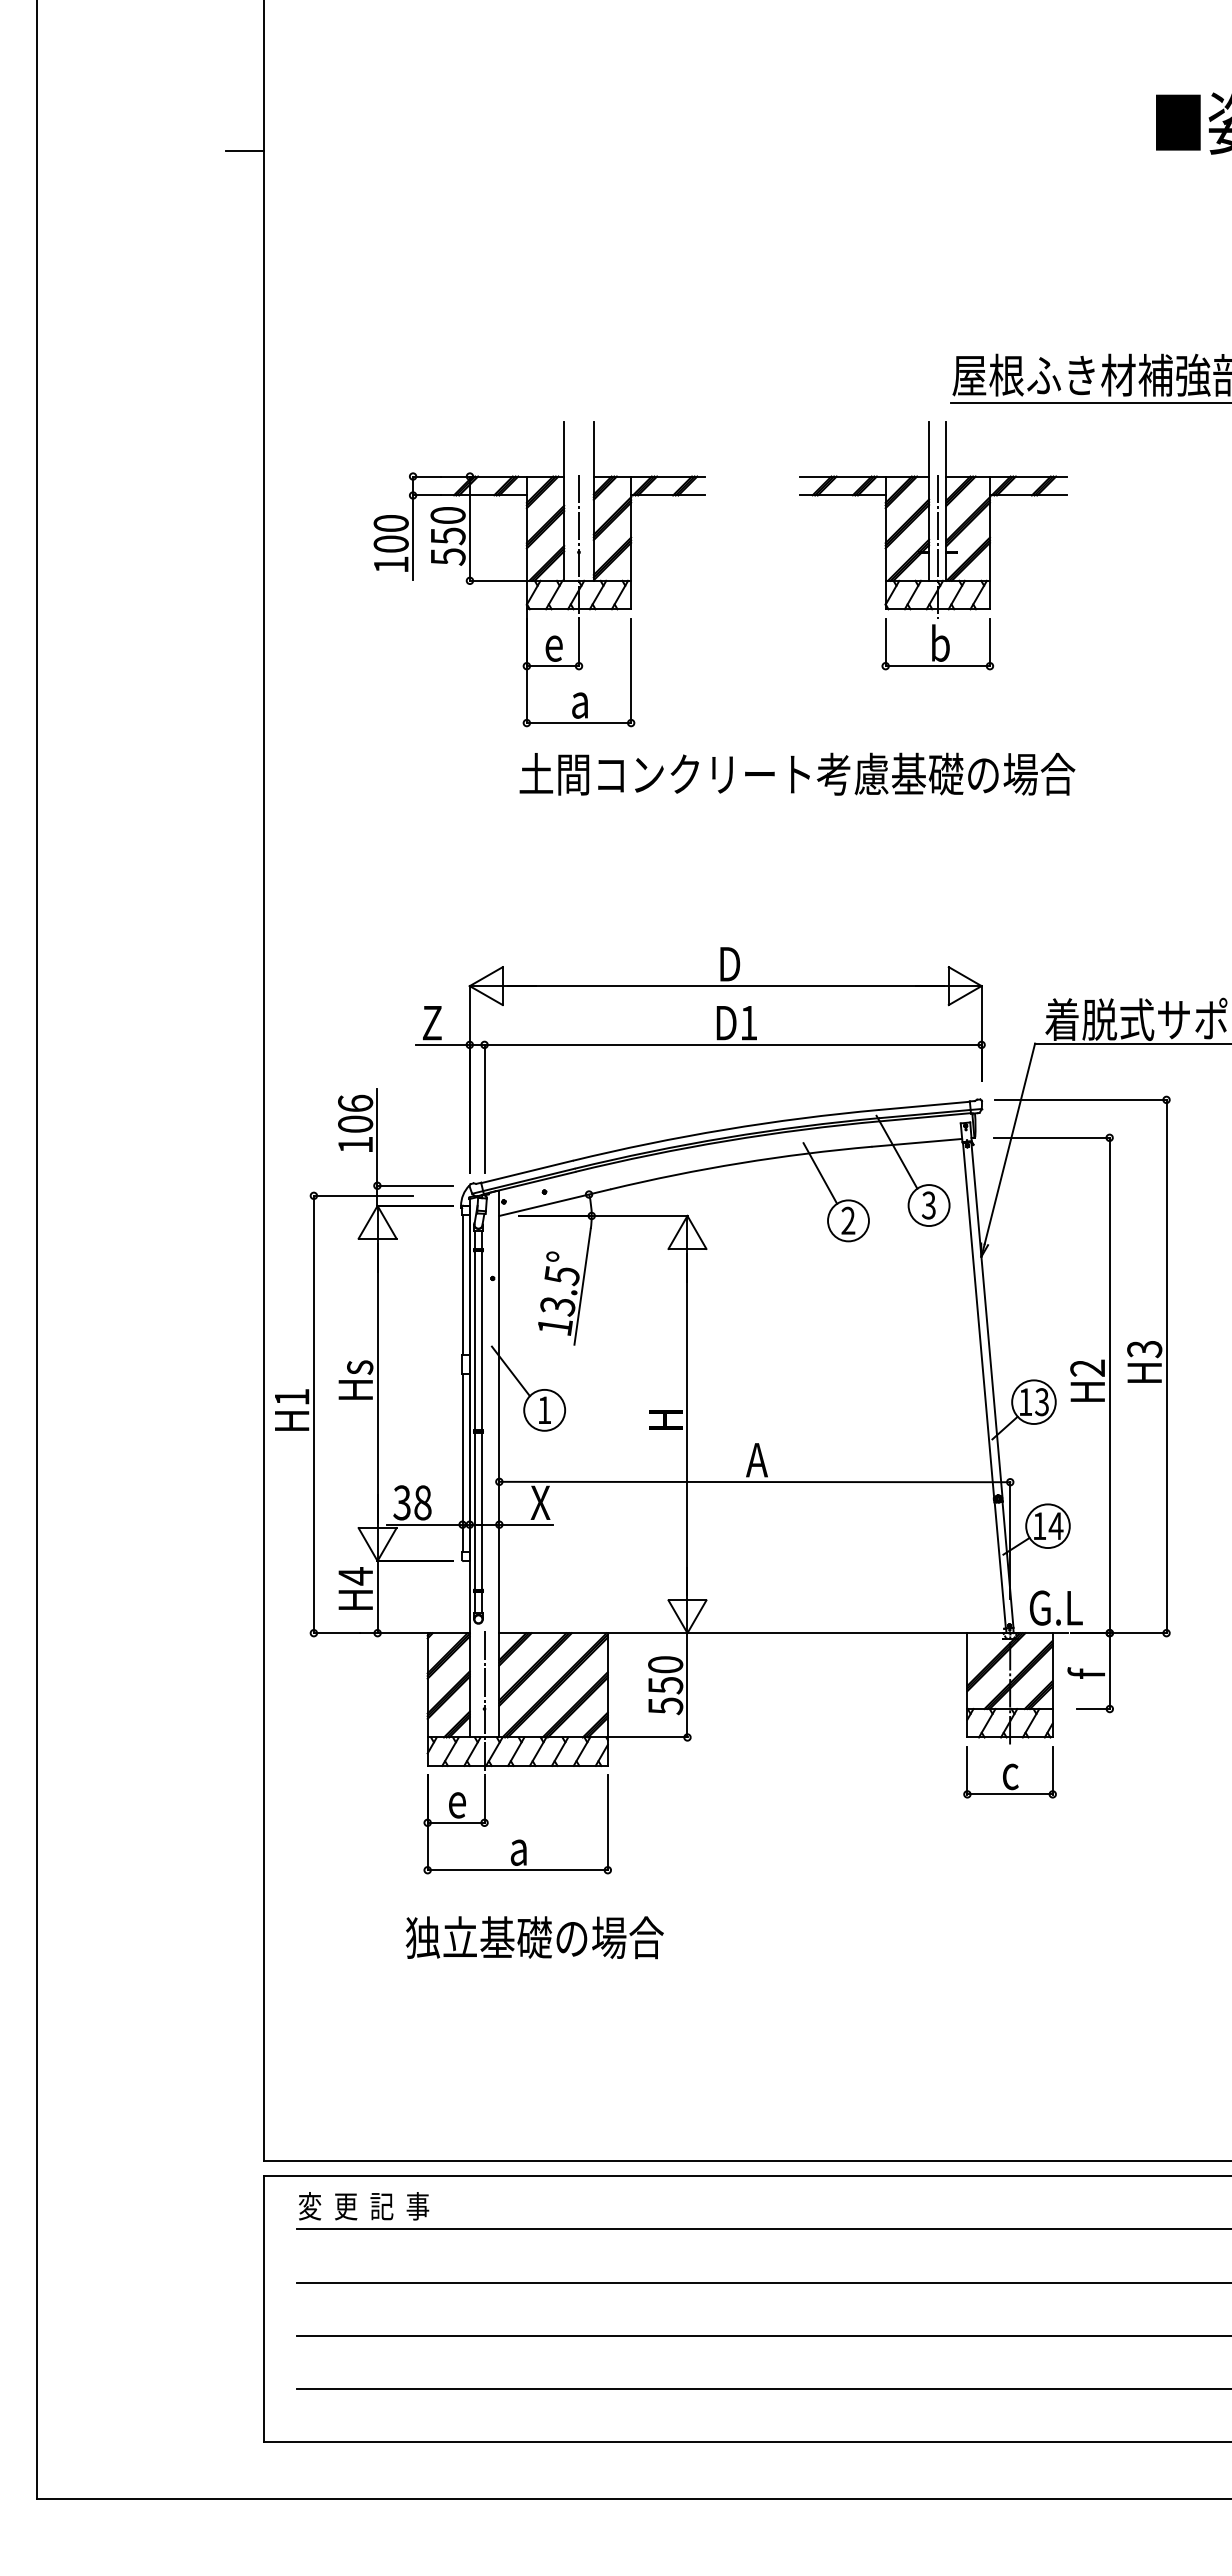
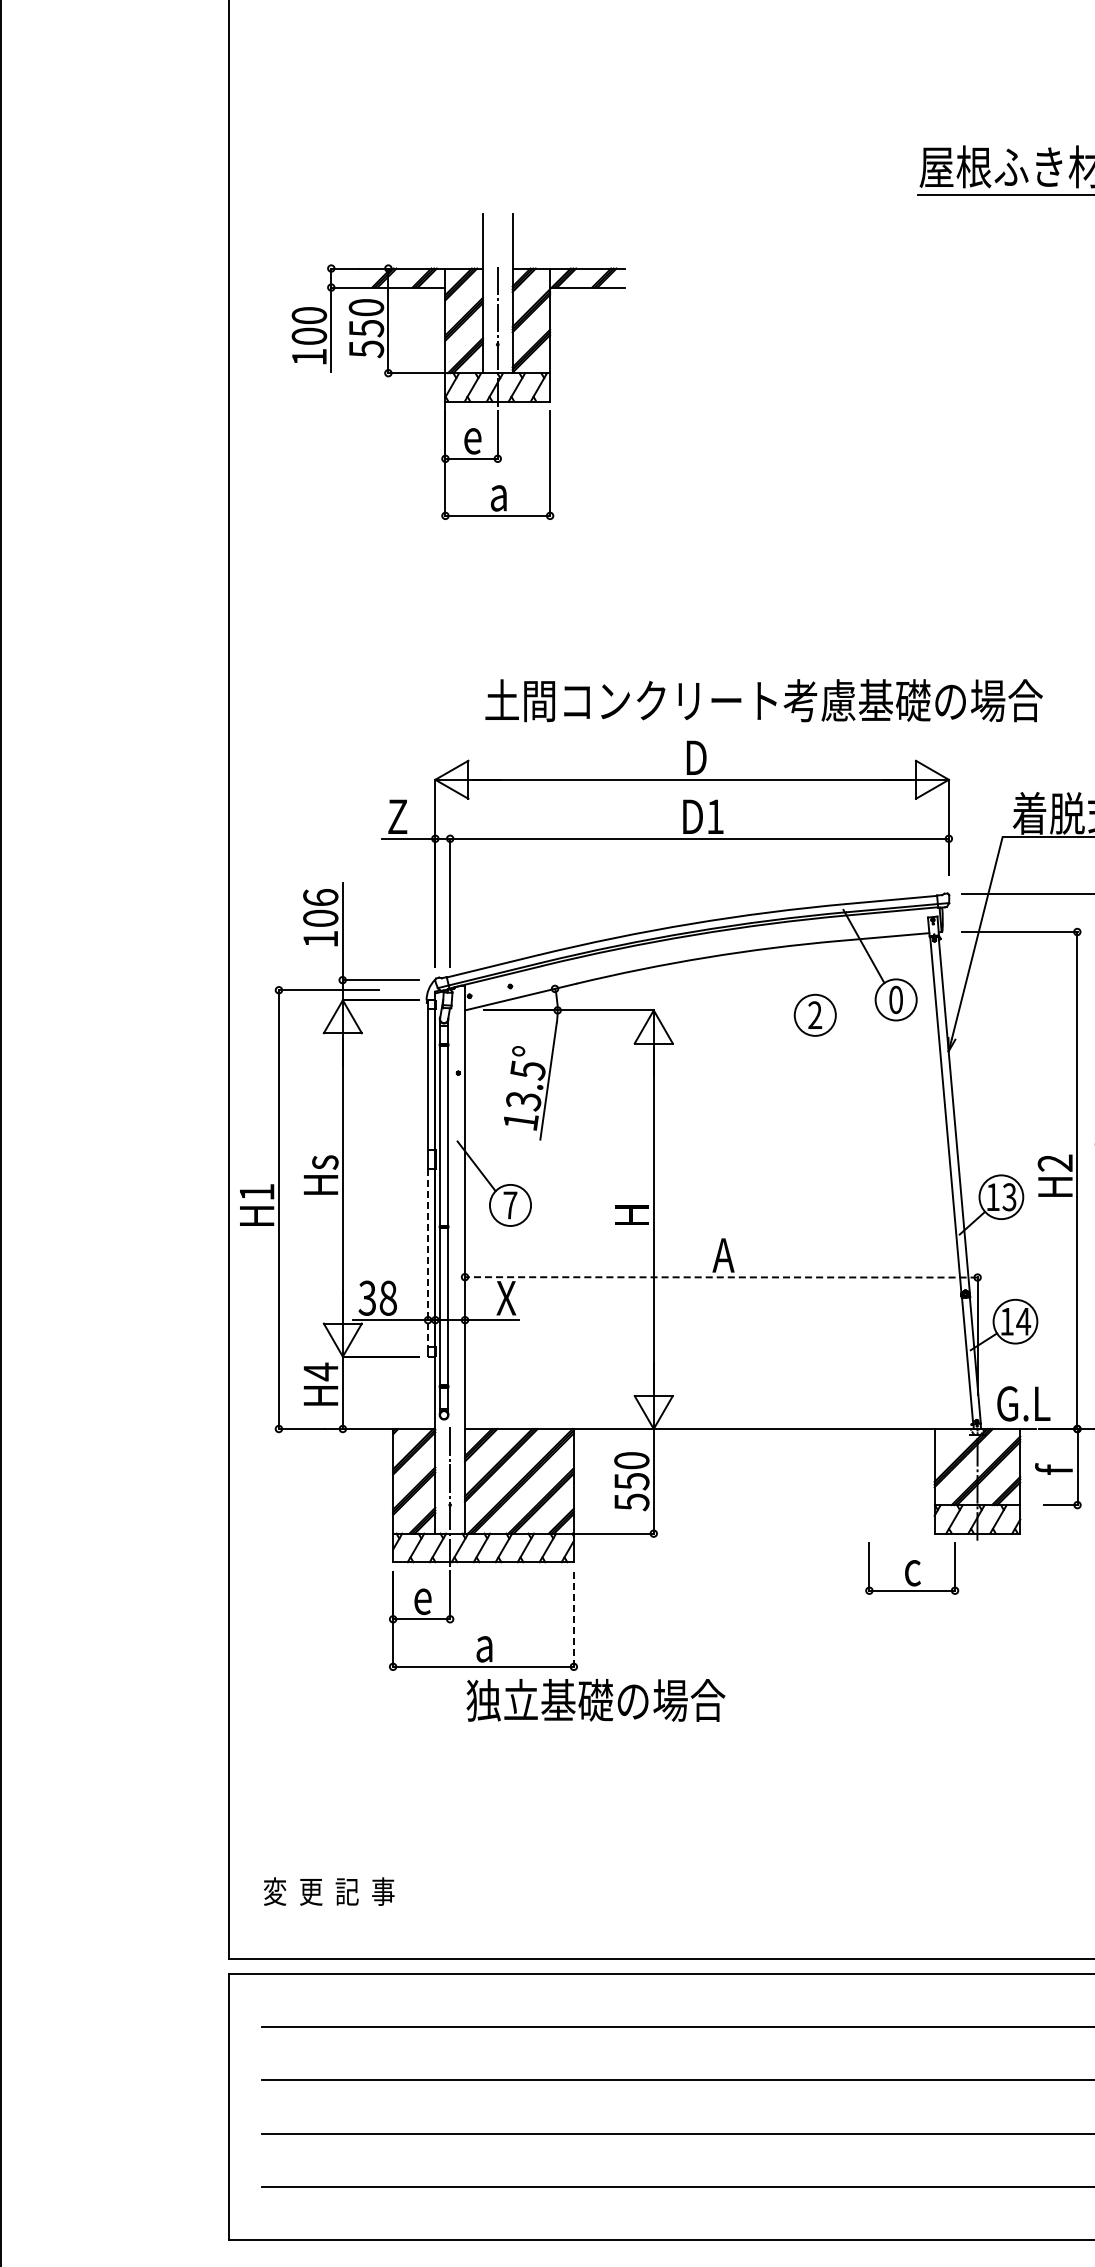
part: (933, 545) -> (900, 337), removed
part: (539, 574) -> (458, 366), moved
text: (797, 773) -> (764, 699), moved
line: (820, 1173) -> (787, 967), removed
text: (928, 1205) -> (895, 999), 3 -> 0
text: (544, 1409) -> (510, 1204), 1 -> 7
line: (462, 1463) -> (428, 1258), solid -> dashed
line: (754, 1482) -> (721, 1277), solid -> dashed
part: (1009, 1772) -> (911, 1568), moved
line: (607, 1822) -> (573, 1618), solid -> dashed
text: (534, 1937) -> (595, 1700), moved
text: (364, 2206) -> (329, 1891), moved

